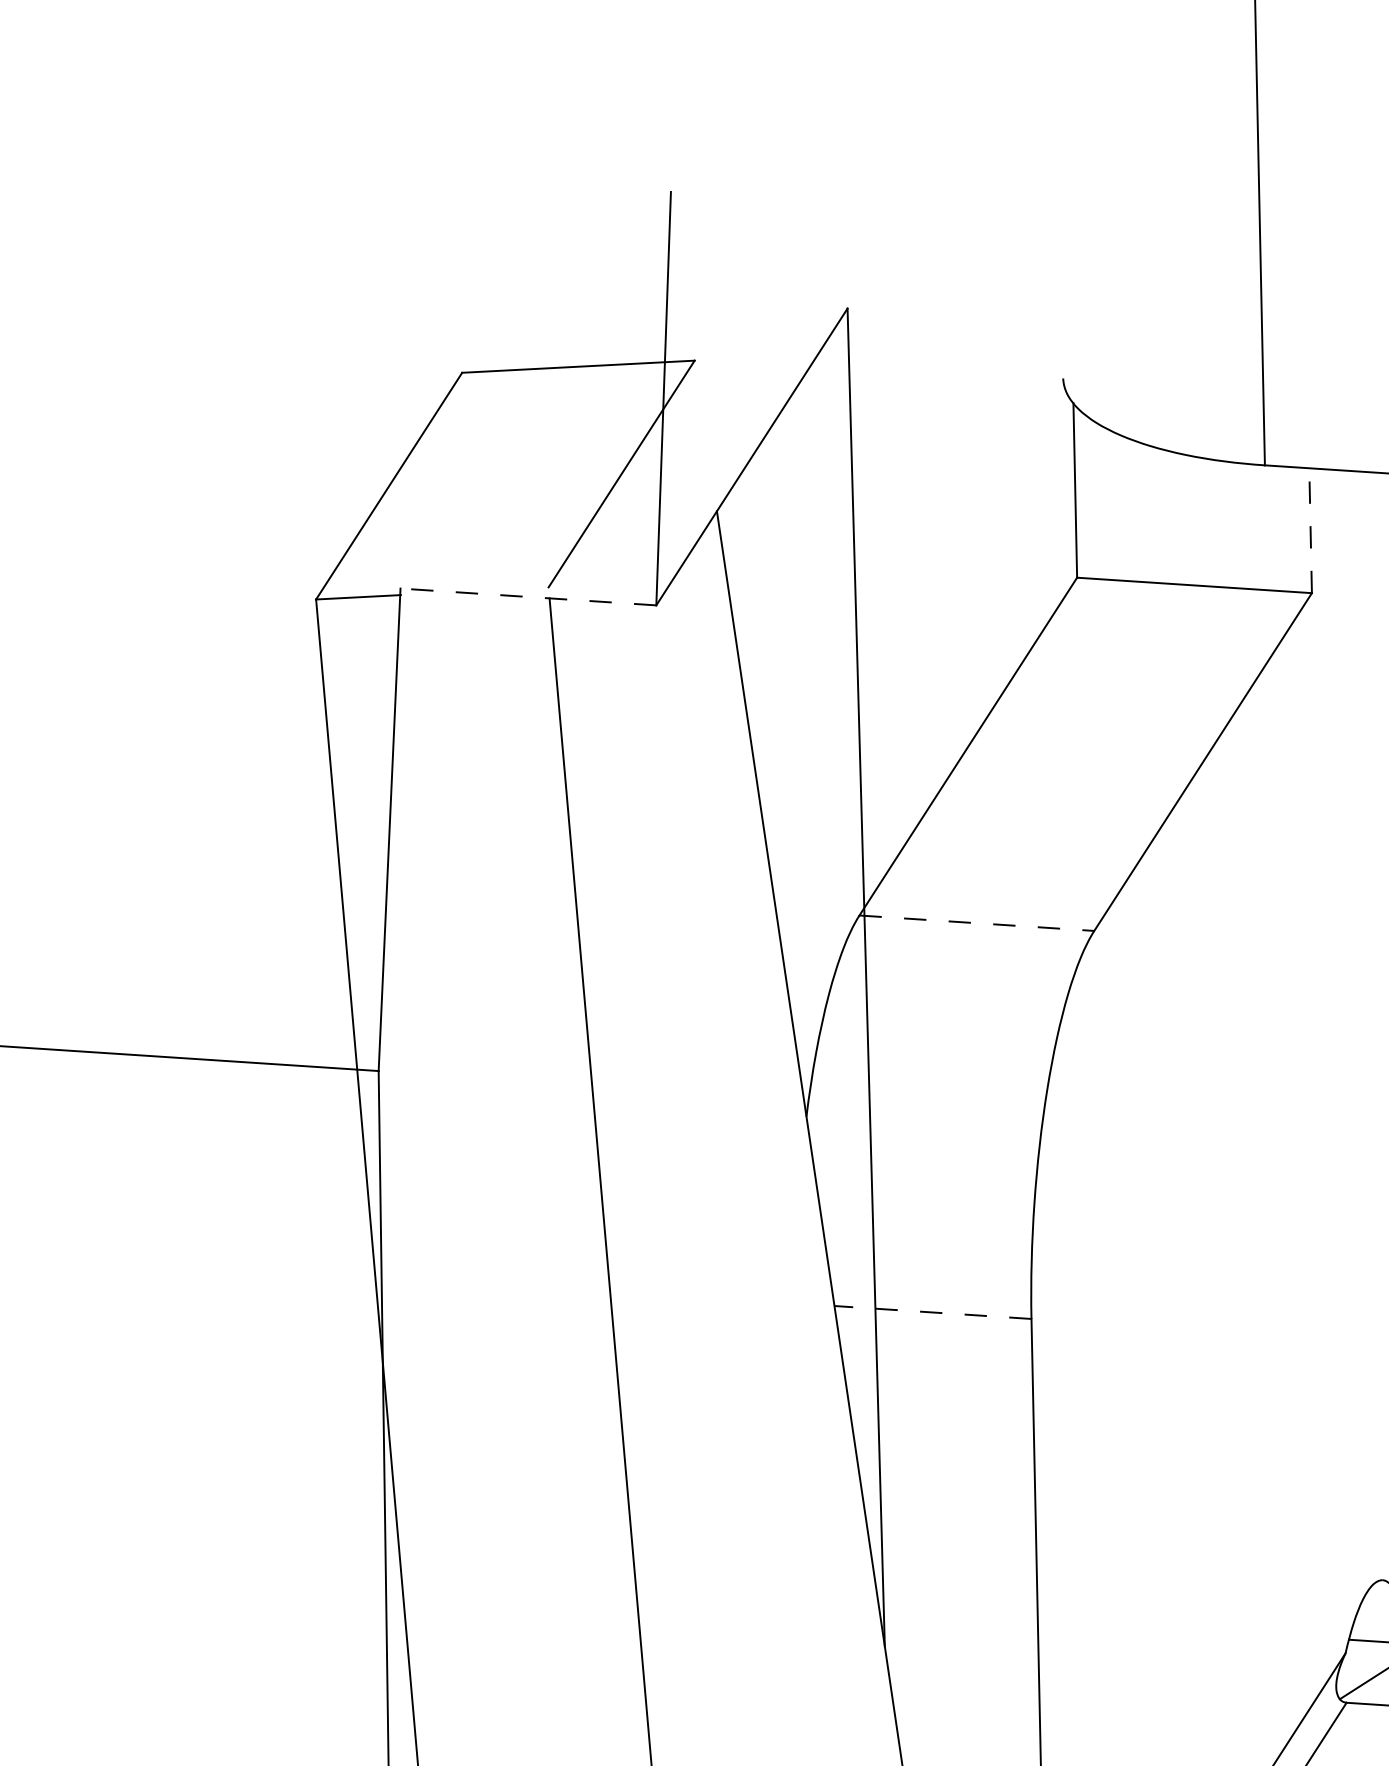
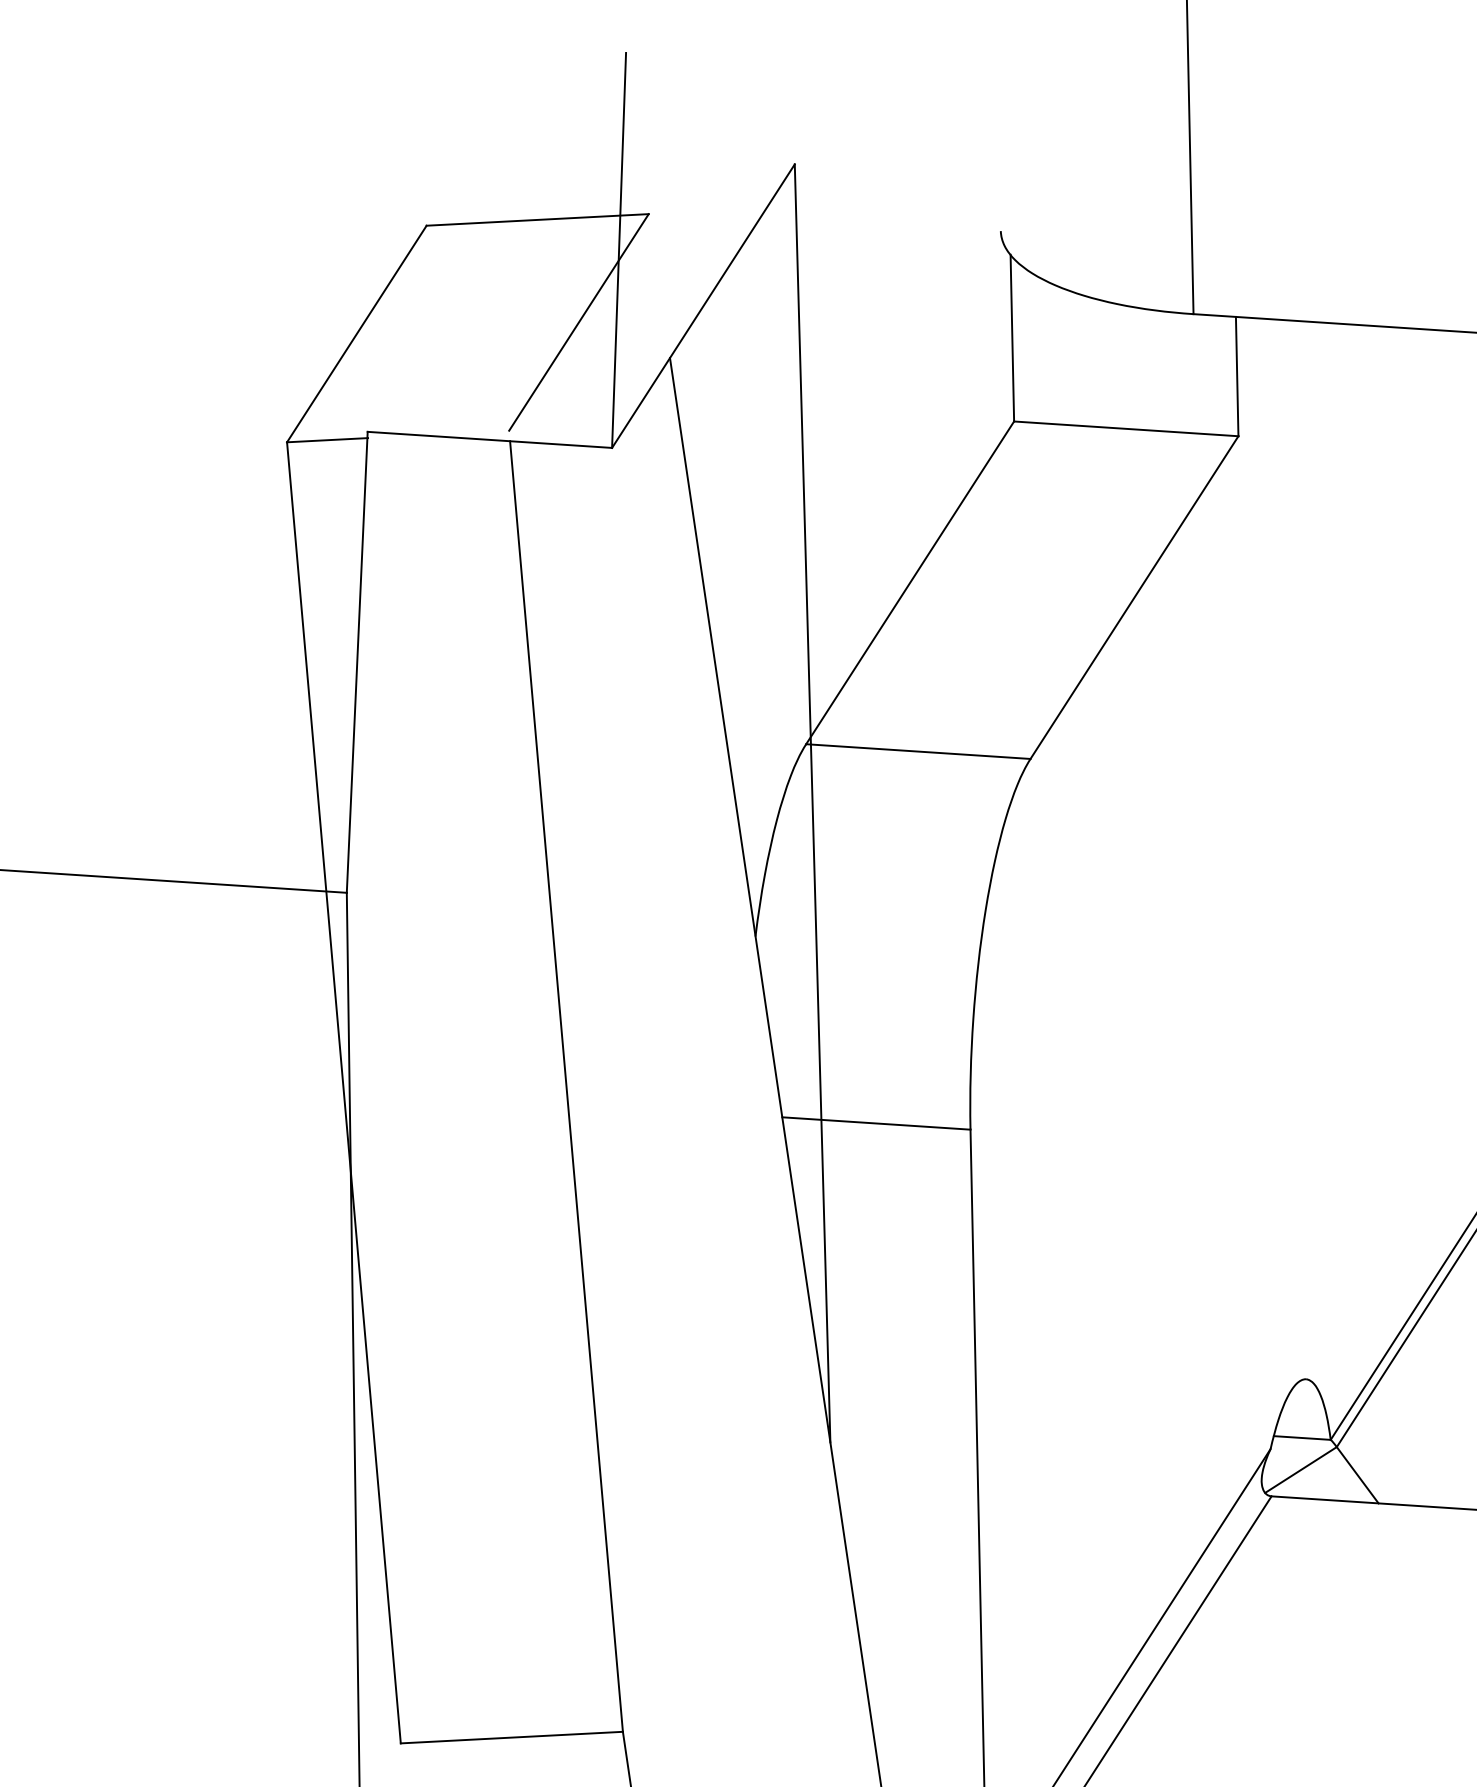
line: (1310, 530) -> (1237, 376), dashed -> solid
line: (528, 596) -> (489, 439), dashed -> solid
line: (977, 923) -> (918, 751), dashed -> solid
line: (932, 1312) -> (875, 1123), dashed -> solid

